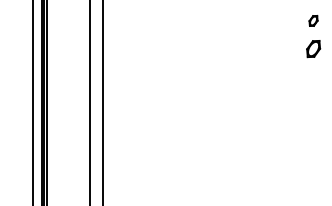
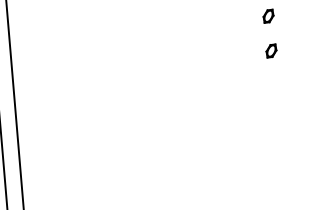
part: (313, 49) -> (271, 51), size x0.62

